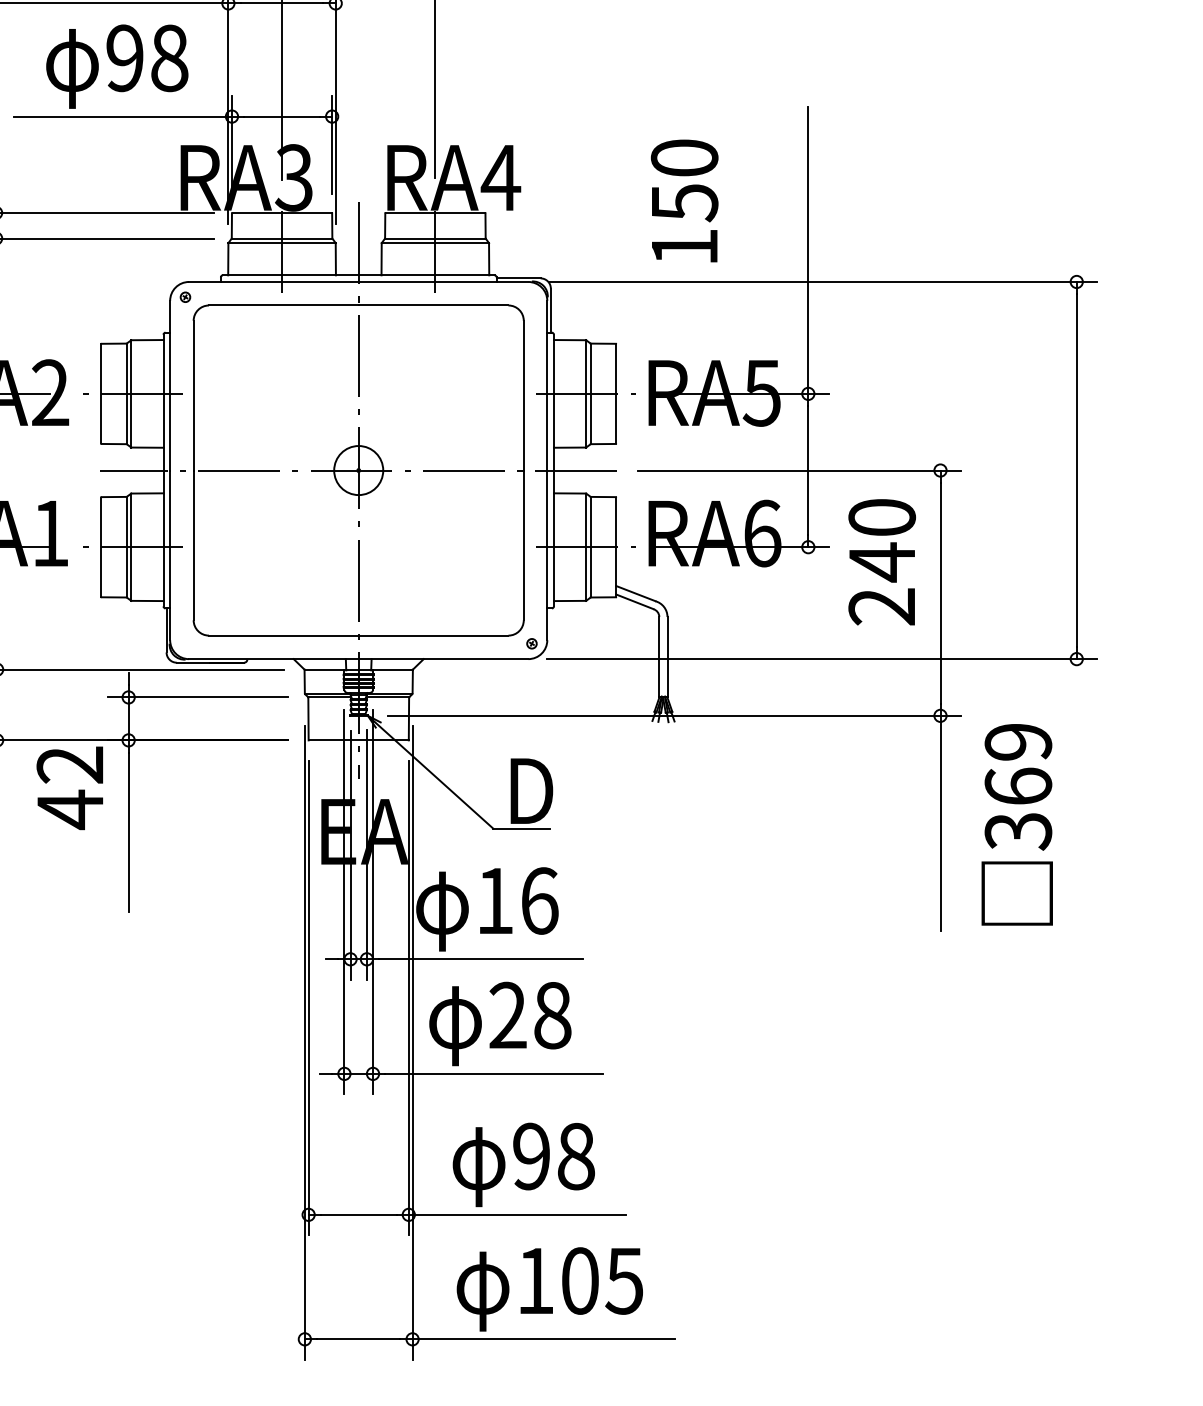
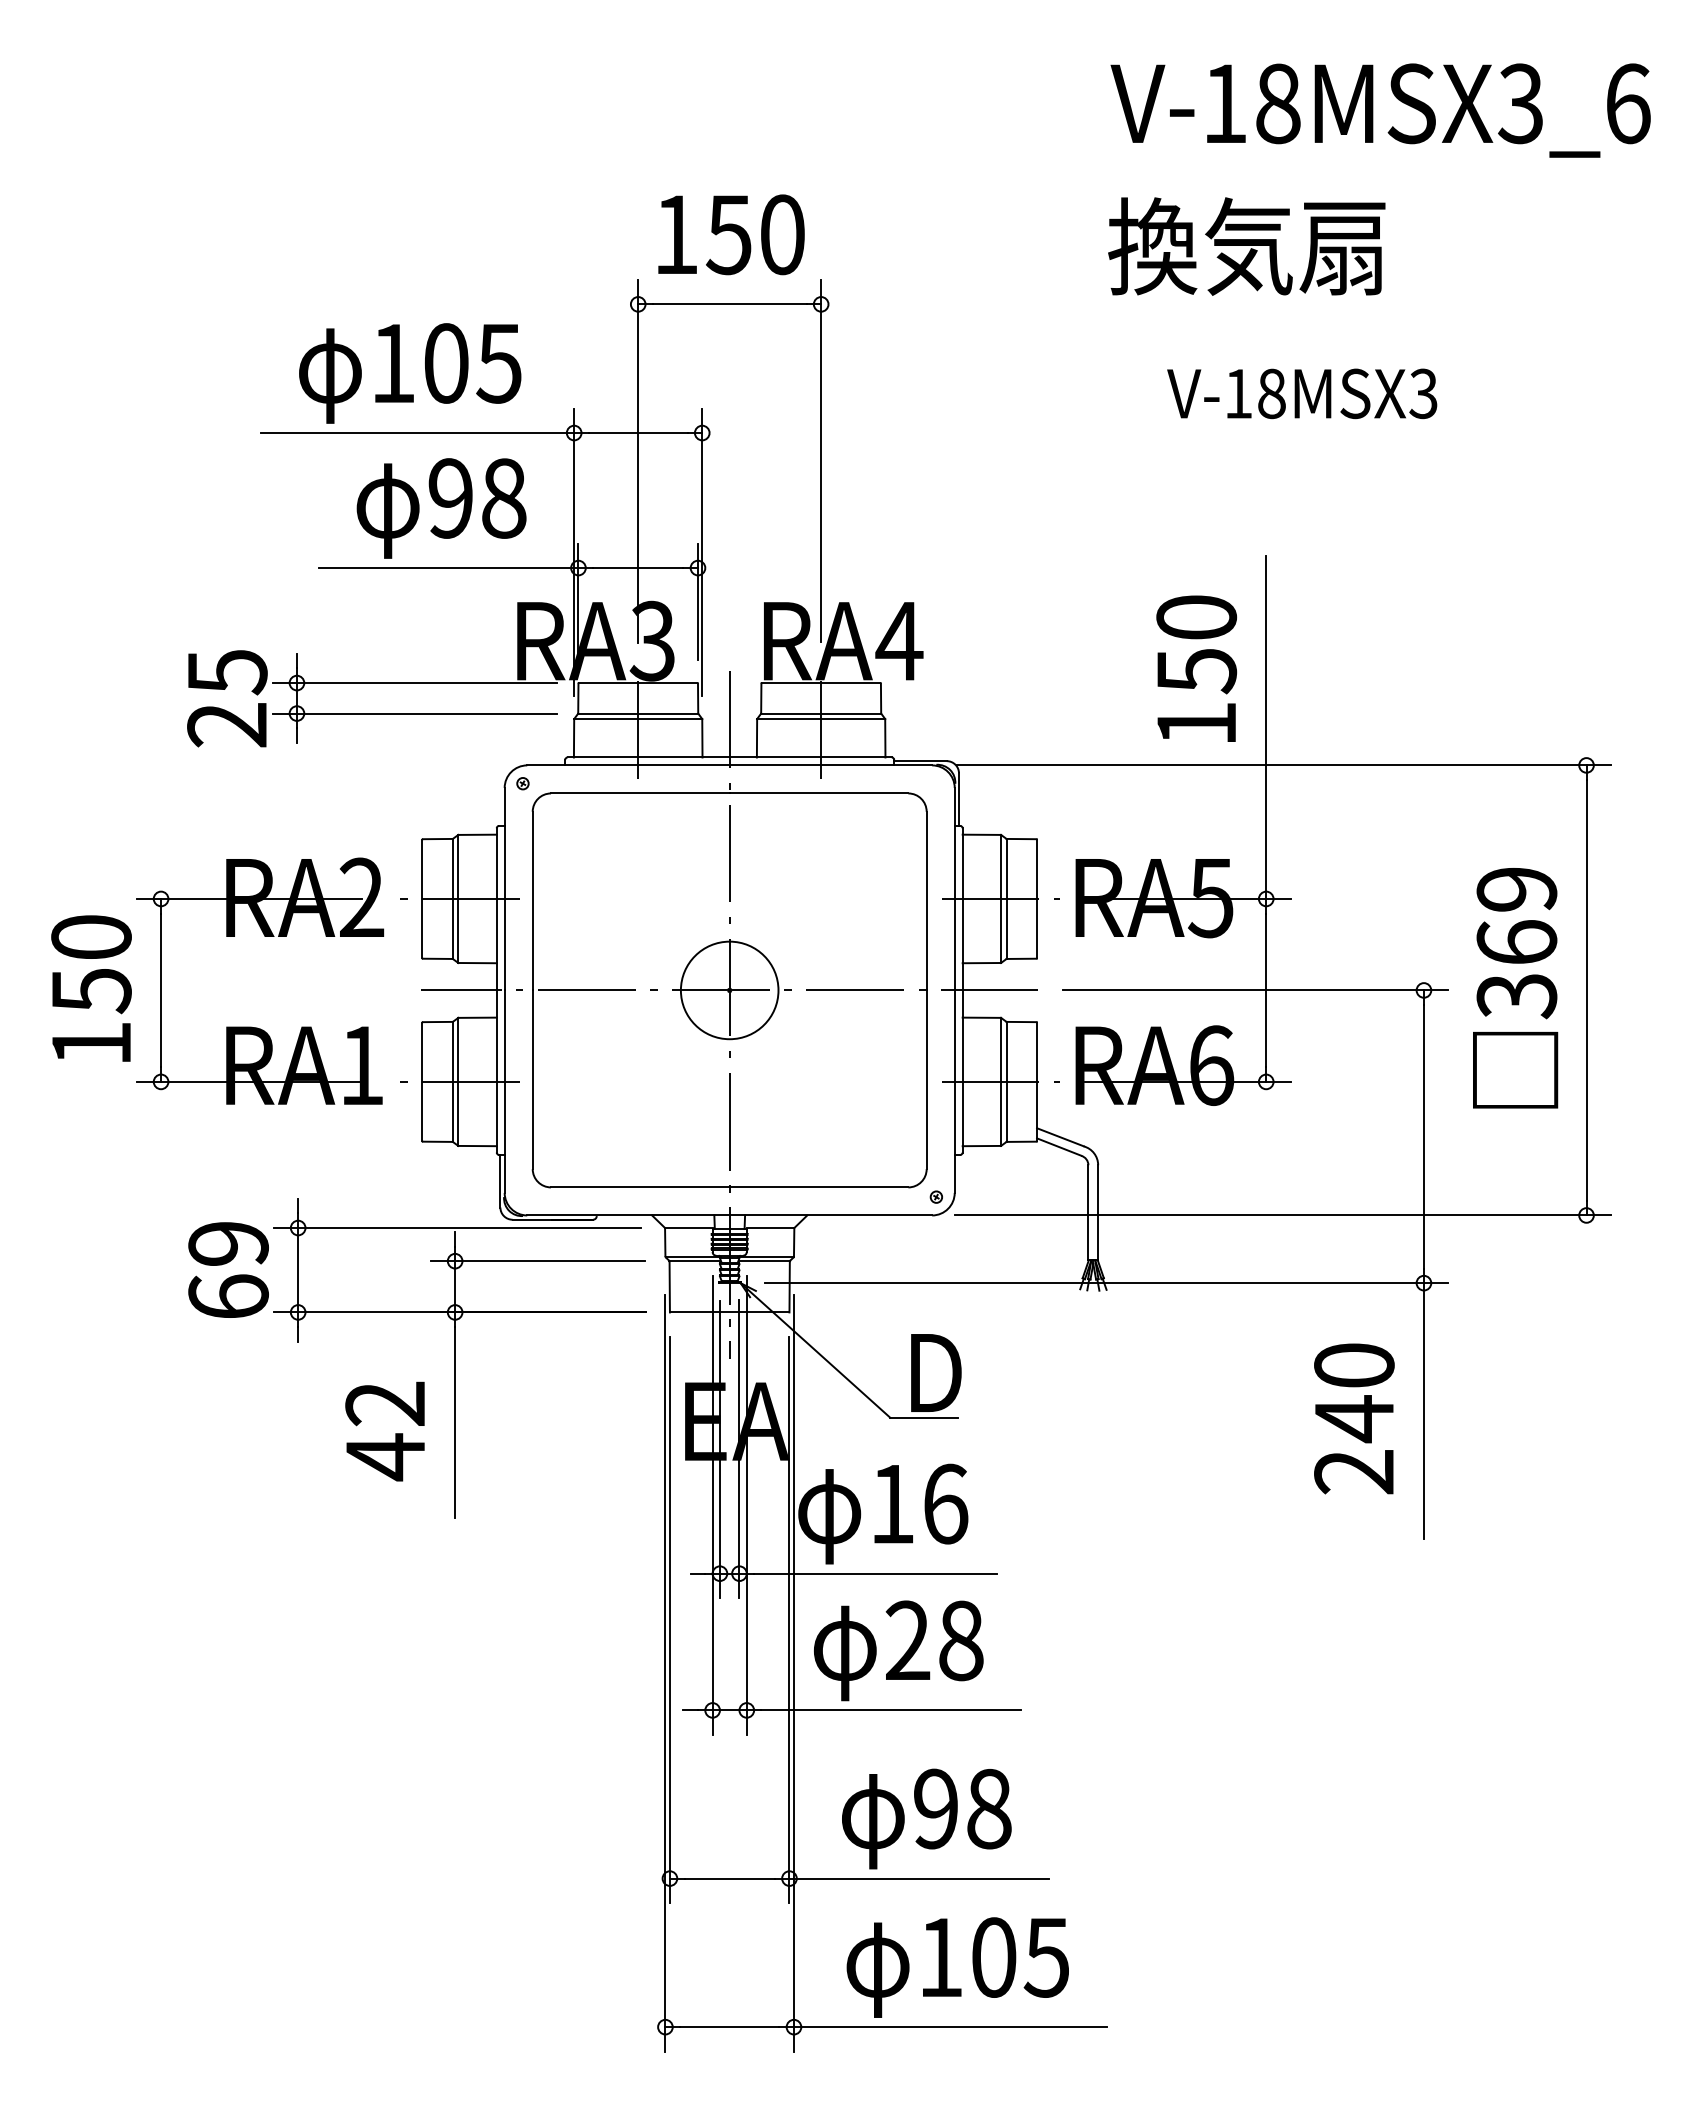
text: (684, 200) -> (1196, 668), moved
circle: (358, 470) -> (729, 990), size x1.67
text: (882, 561) -> (1354, 1418), moved
text: (69, 788) -> (384, 1431), moved
text: (1017, 825) -> (1515, 988), moved

